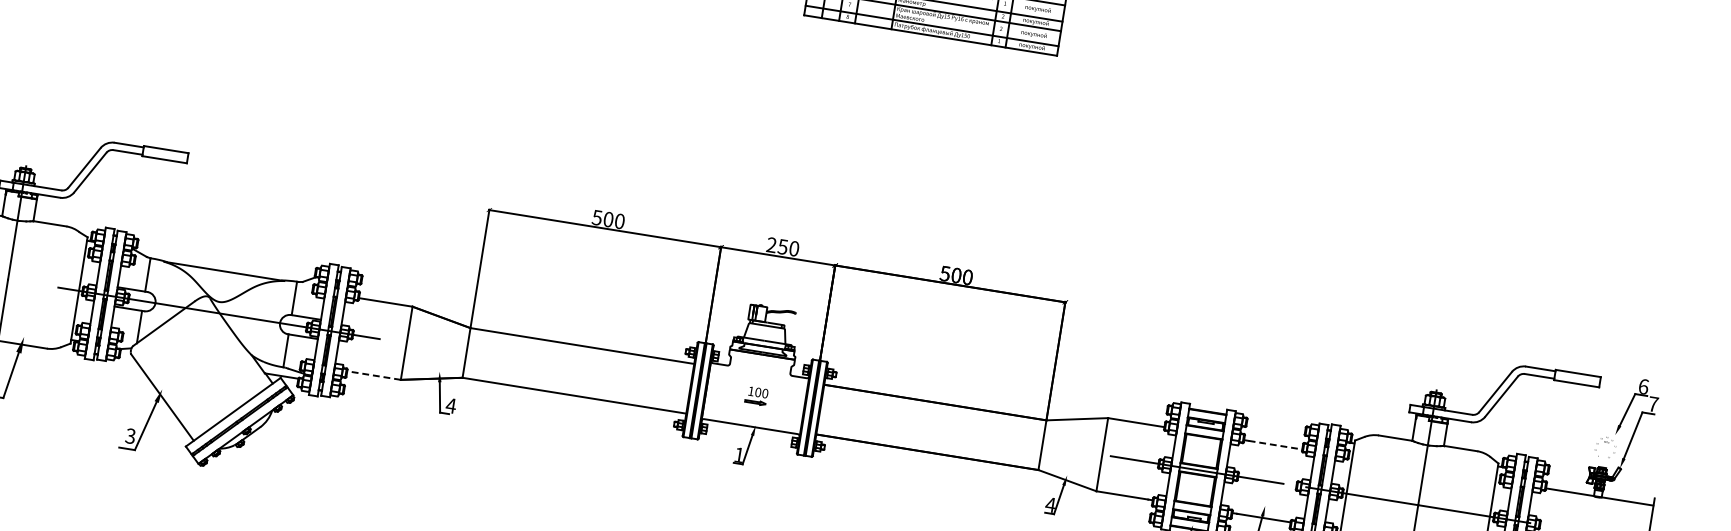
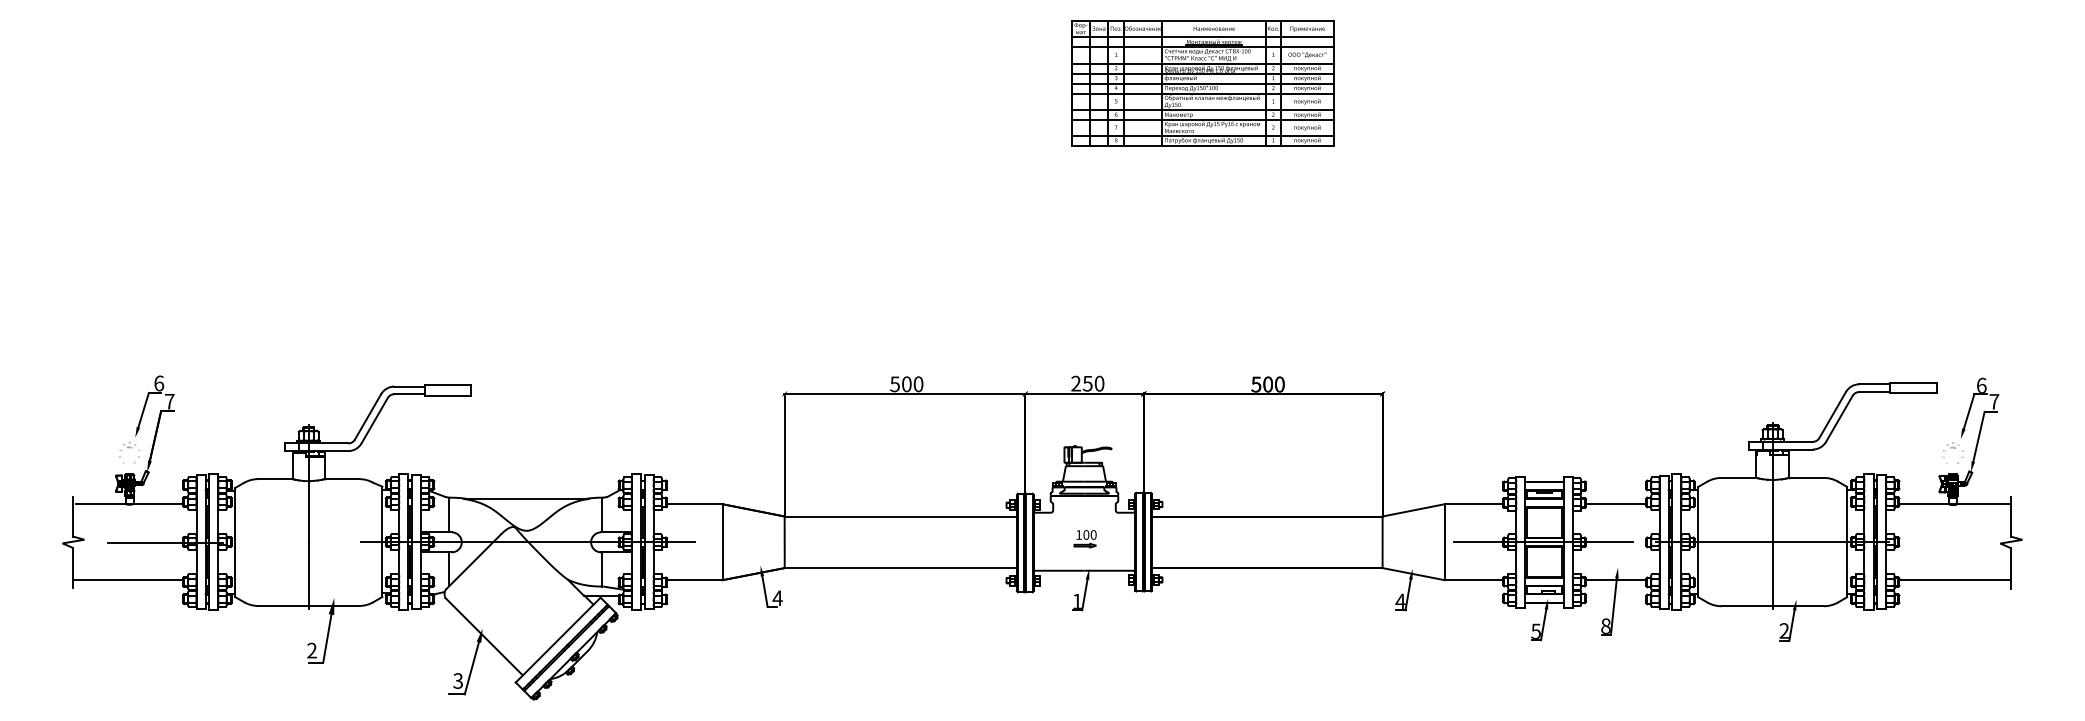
line: (373, 375) -> (694, 580), dashed -> solid
line: (1275, 445) -> (1618, 504), dashed -> solid

